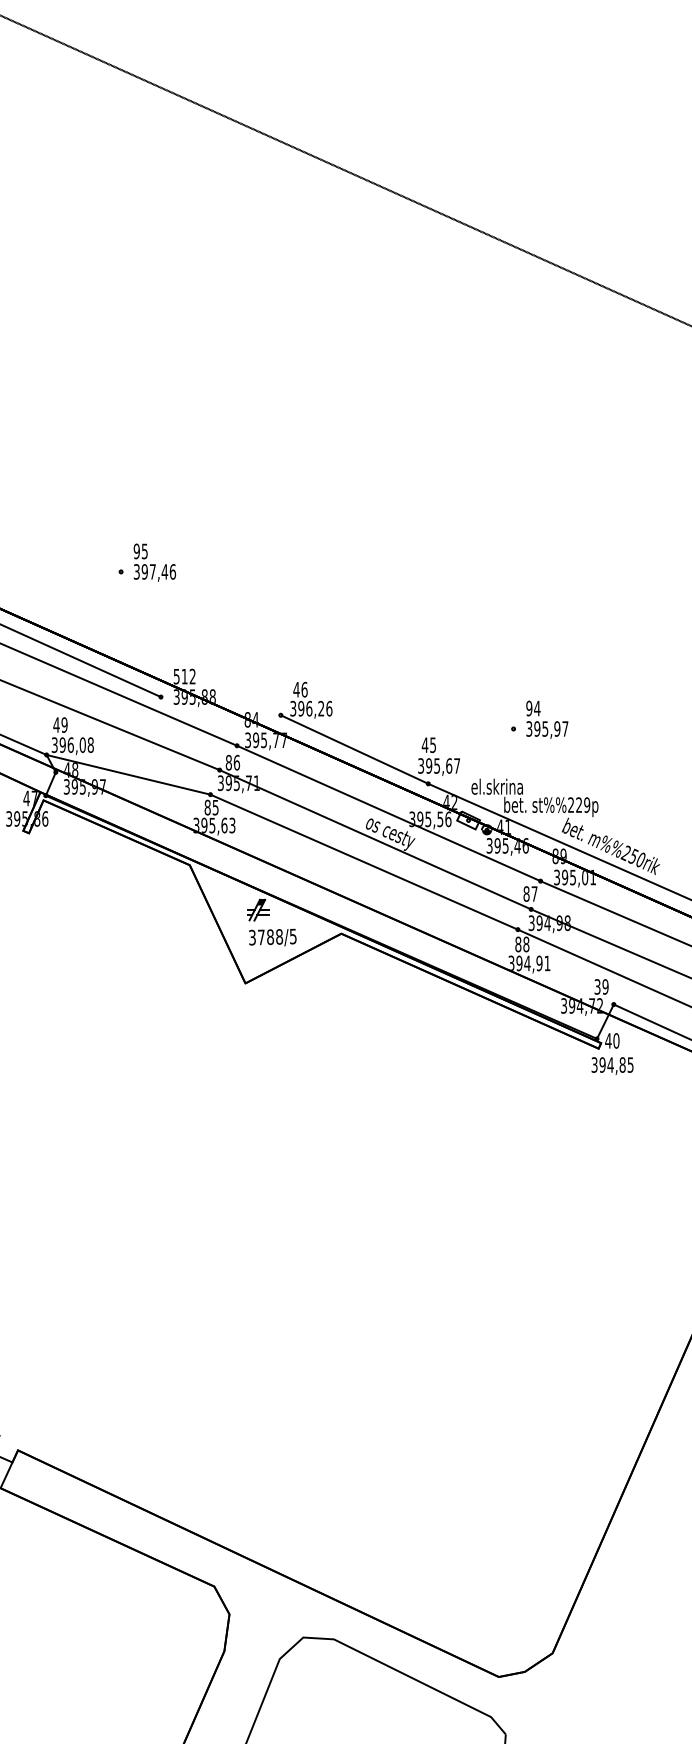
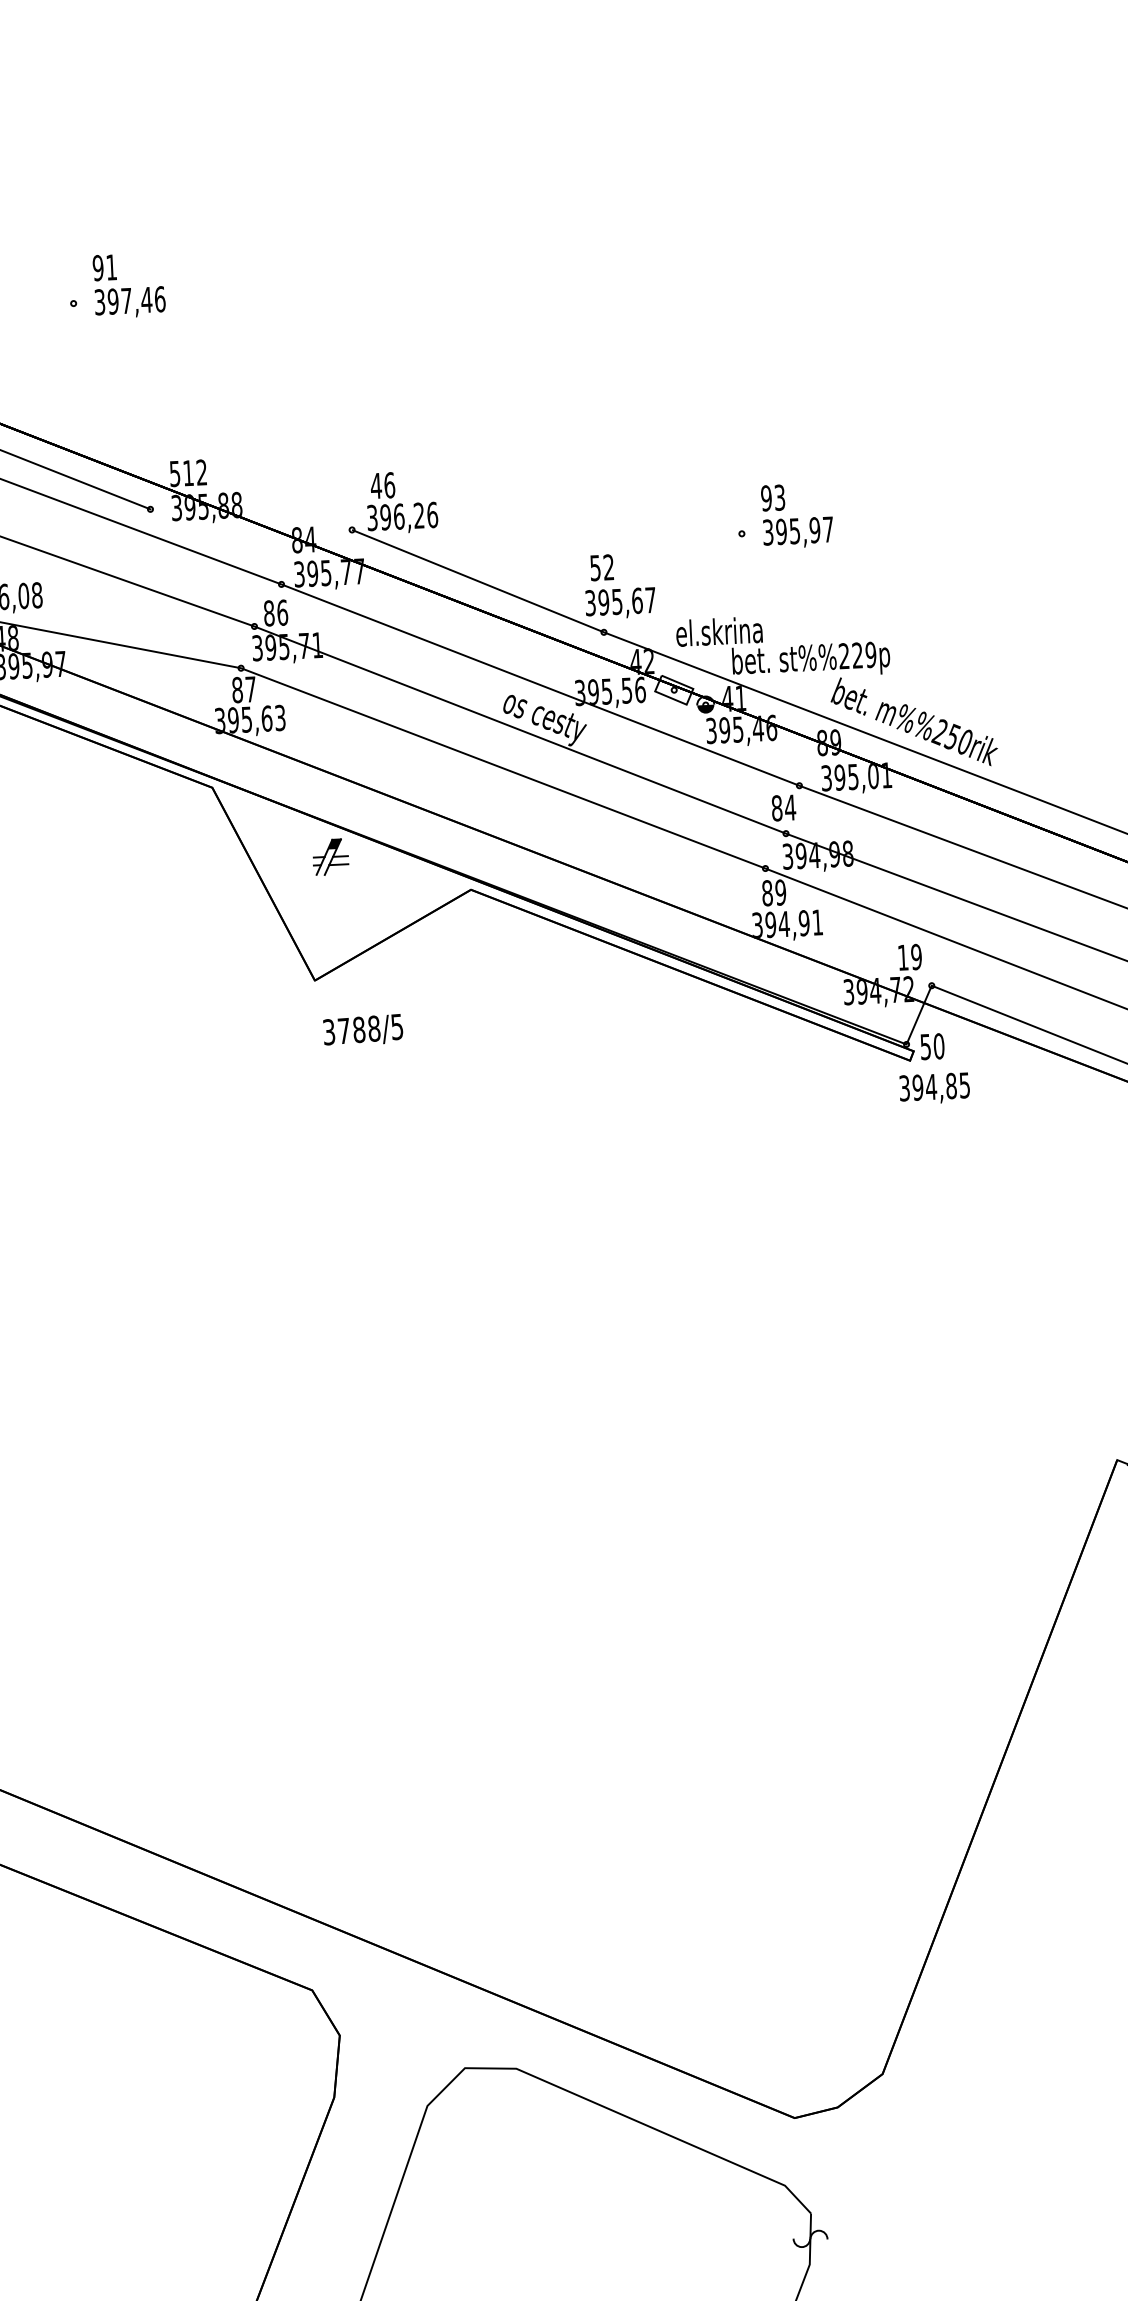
text: (144, 551) -> (111, 267), 95 -> 91
text: (537, 708) -> (780, 497), 94 -> 93
text: (428, 745) -> (601, 568), 45 -> 52
text: (215, 807) -> (250, 689), 85 -> 87
text: (534, 893) -> (790, 806), 87 -> 84
text: (272, 937) -> (362, 1030), moved
text: (526, 944) -> (781, 892), 88 -> 89
text: (597, 986) -> (903, 956), 39 -> 19
text: (608, 1040) -> (925, 1046), 40 -> 50

